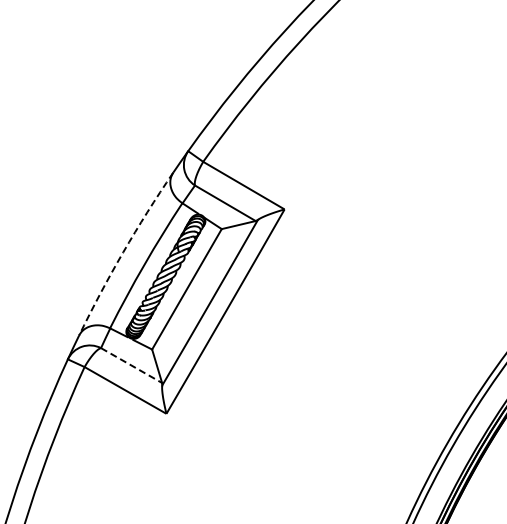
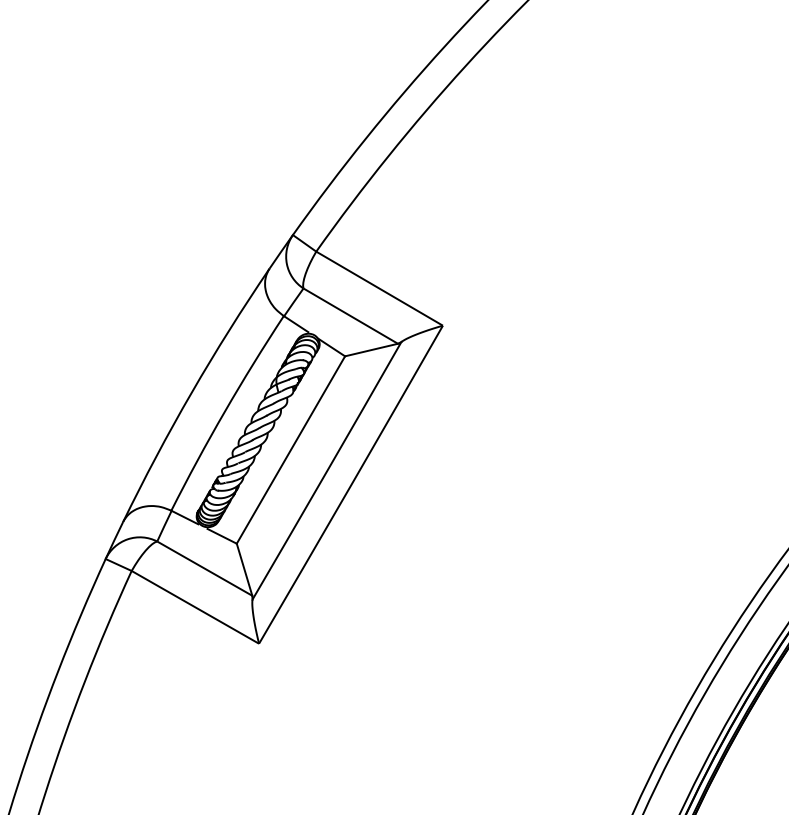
arc: (123, 252) -> (192, 392), dashed -> solid
line: (131, 365) -> (204, 568), dashed -> solid

